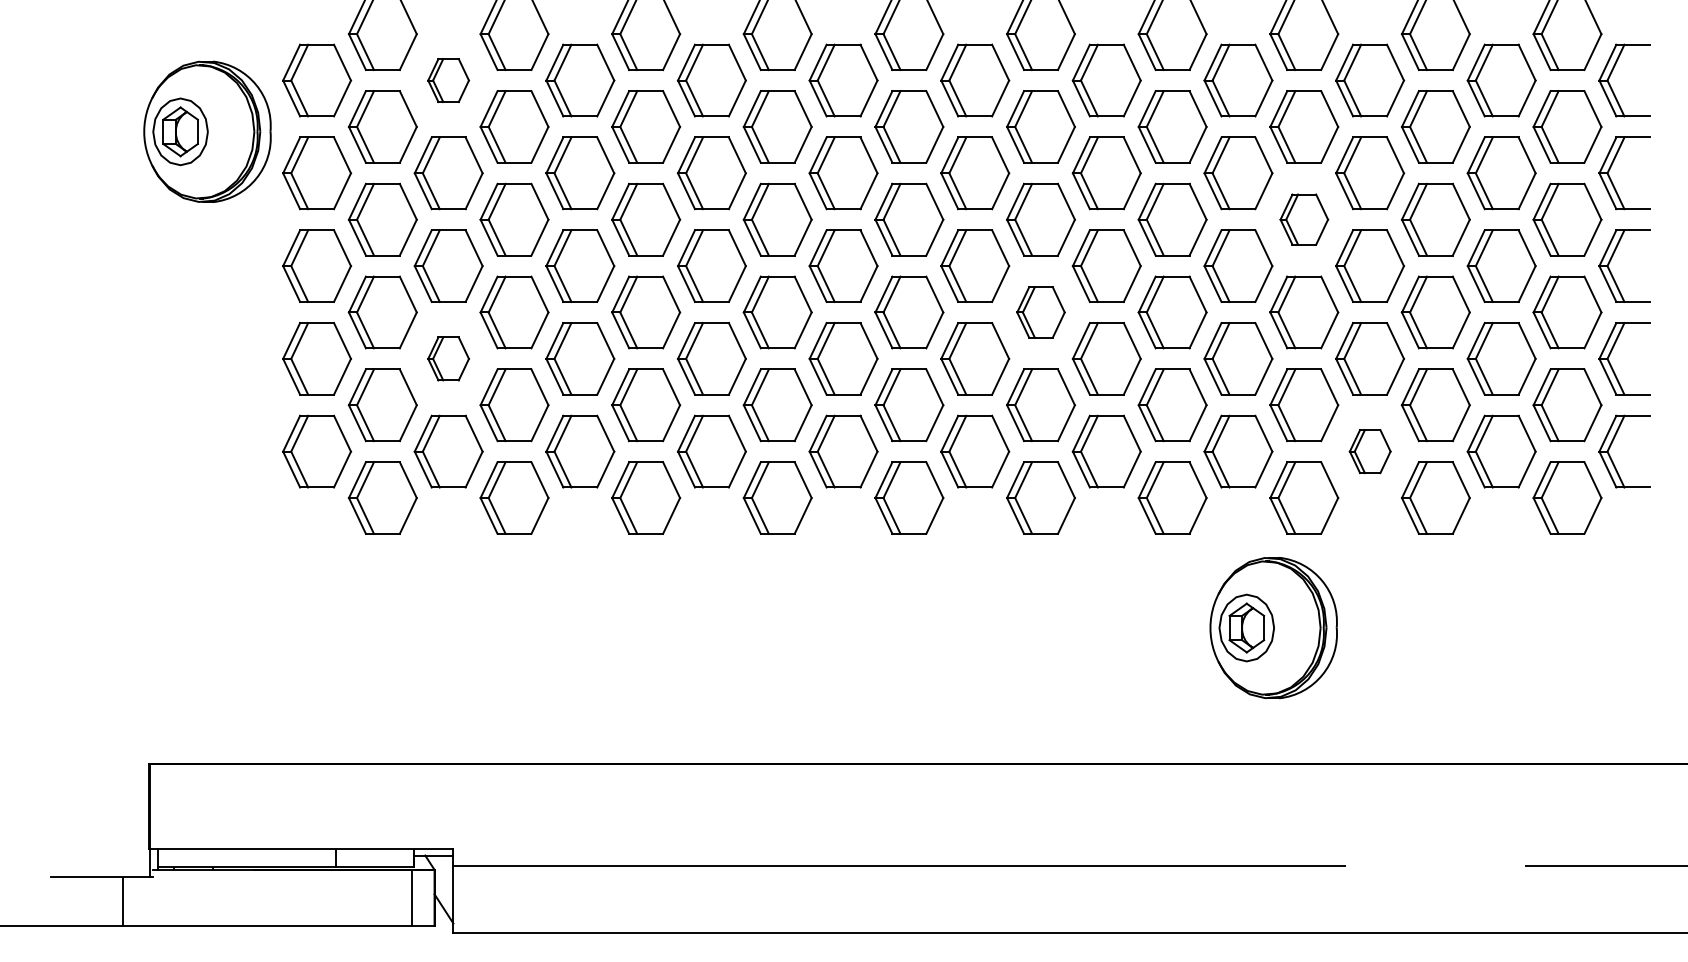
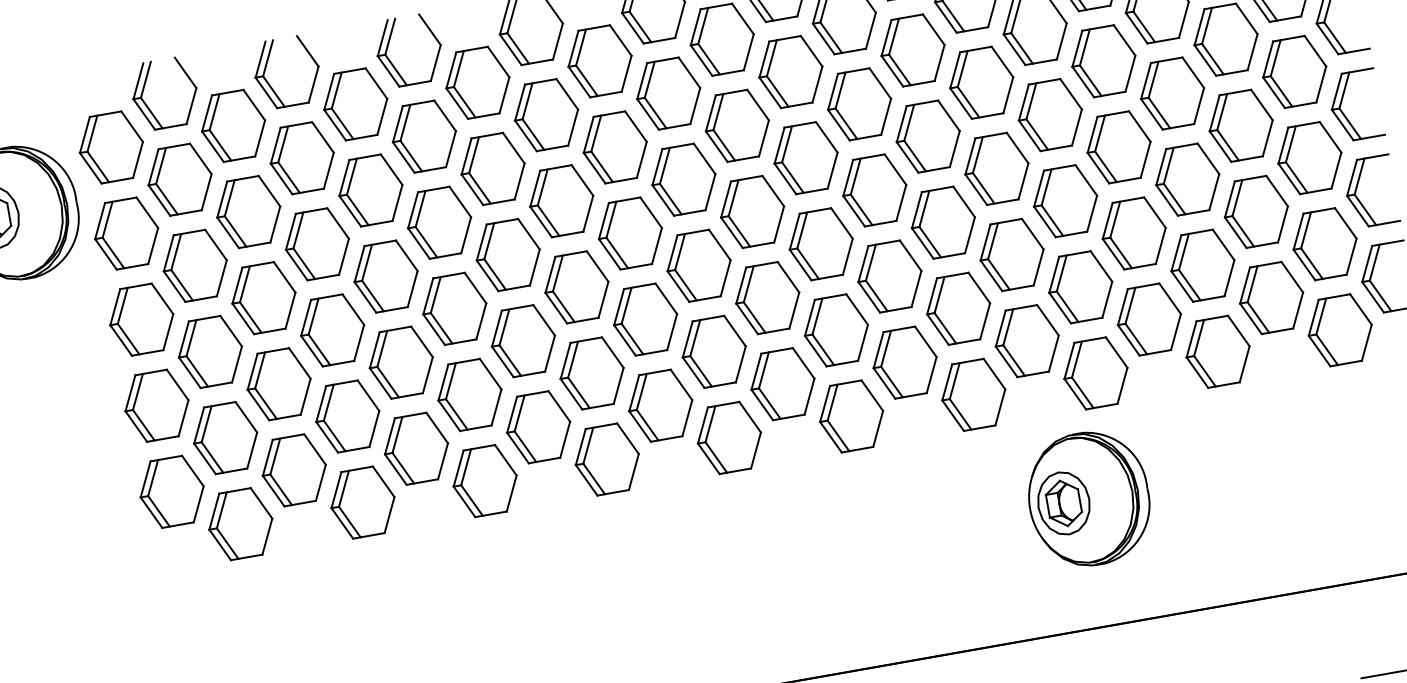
part: (448, 80) -> (233, 125), size x1.67
part: (1304, 219) -> (1050, 114), size x1.43
part: (1040, 312) -> (820, 244), size x1.43
part: (448, 358) -> (278, 383), size x1.67
part: (1370, 451) -> (1149, 319), size x1.67

